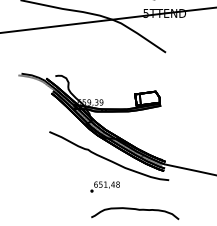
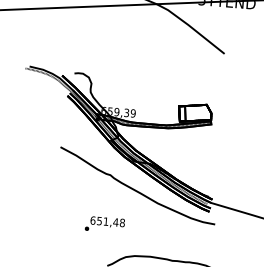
text: (104, 186) -> (104, 223), moved

